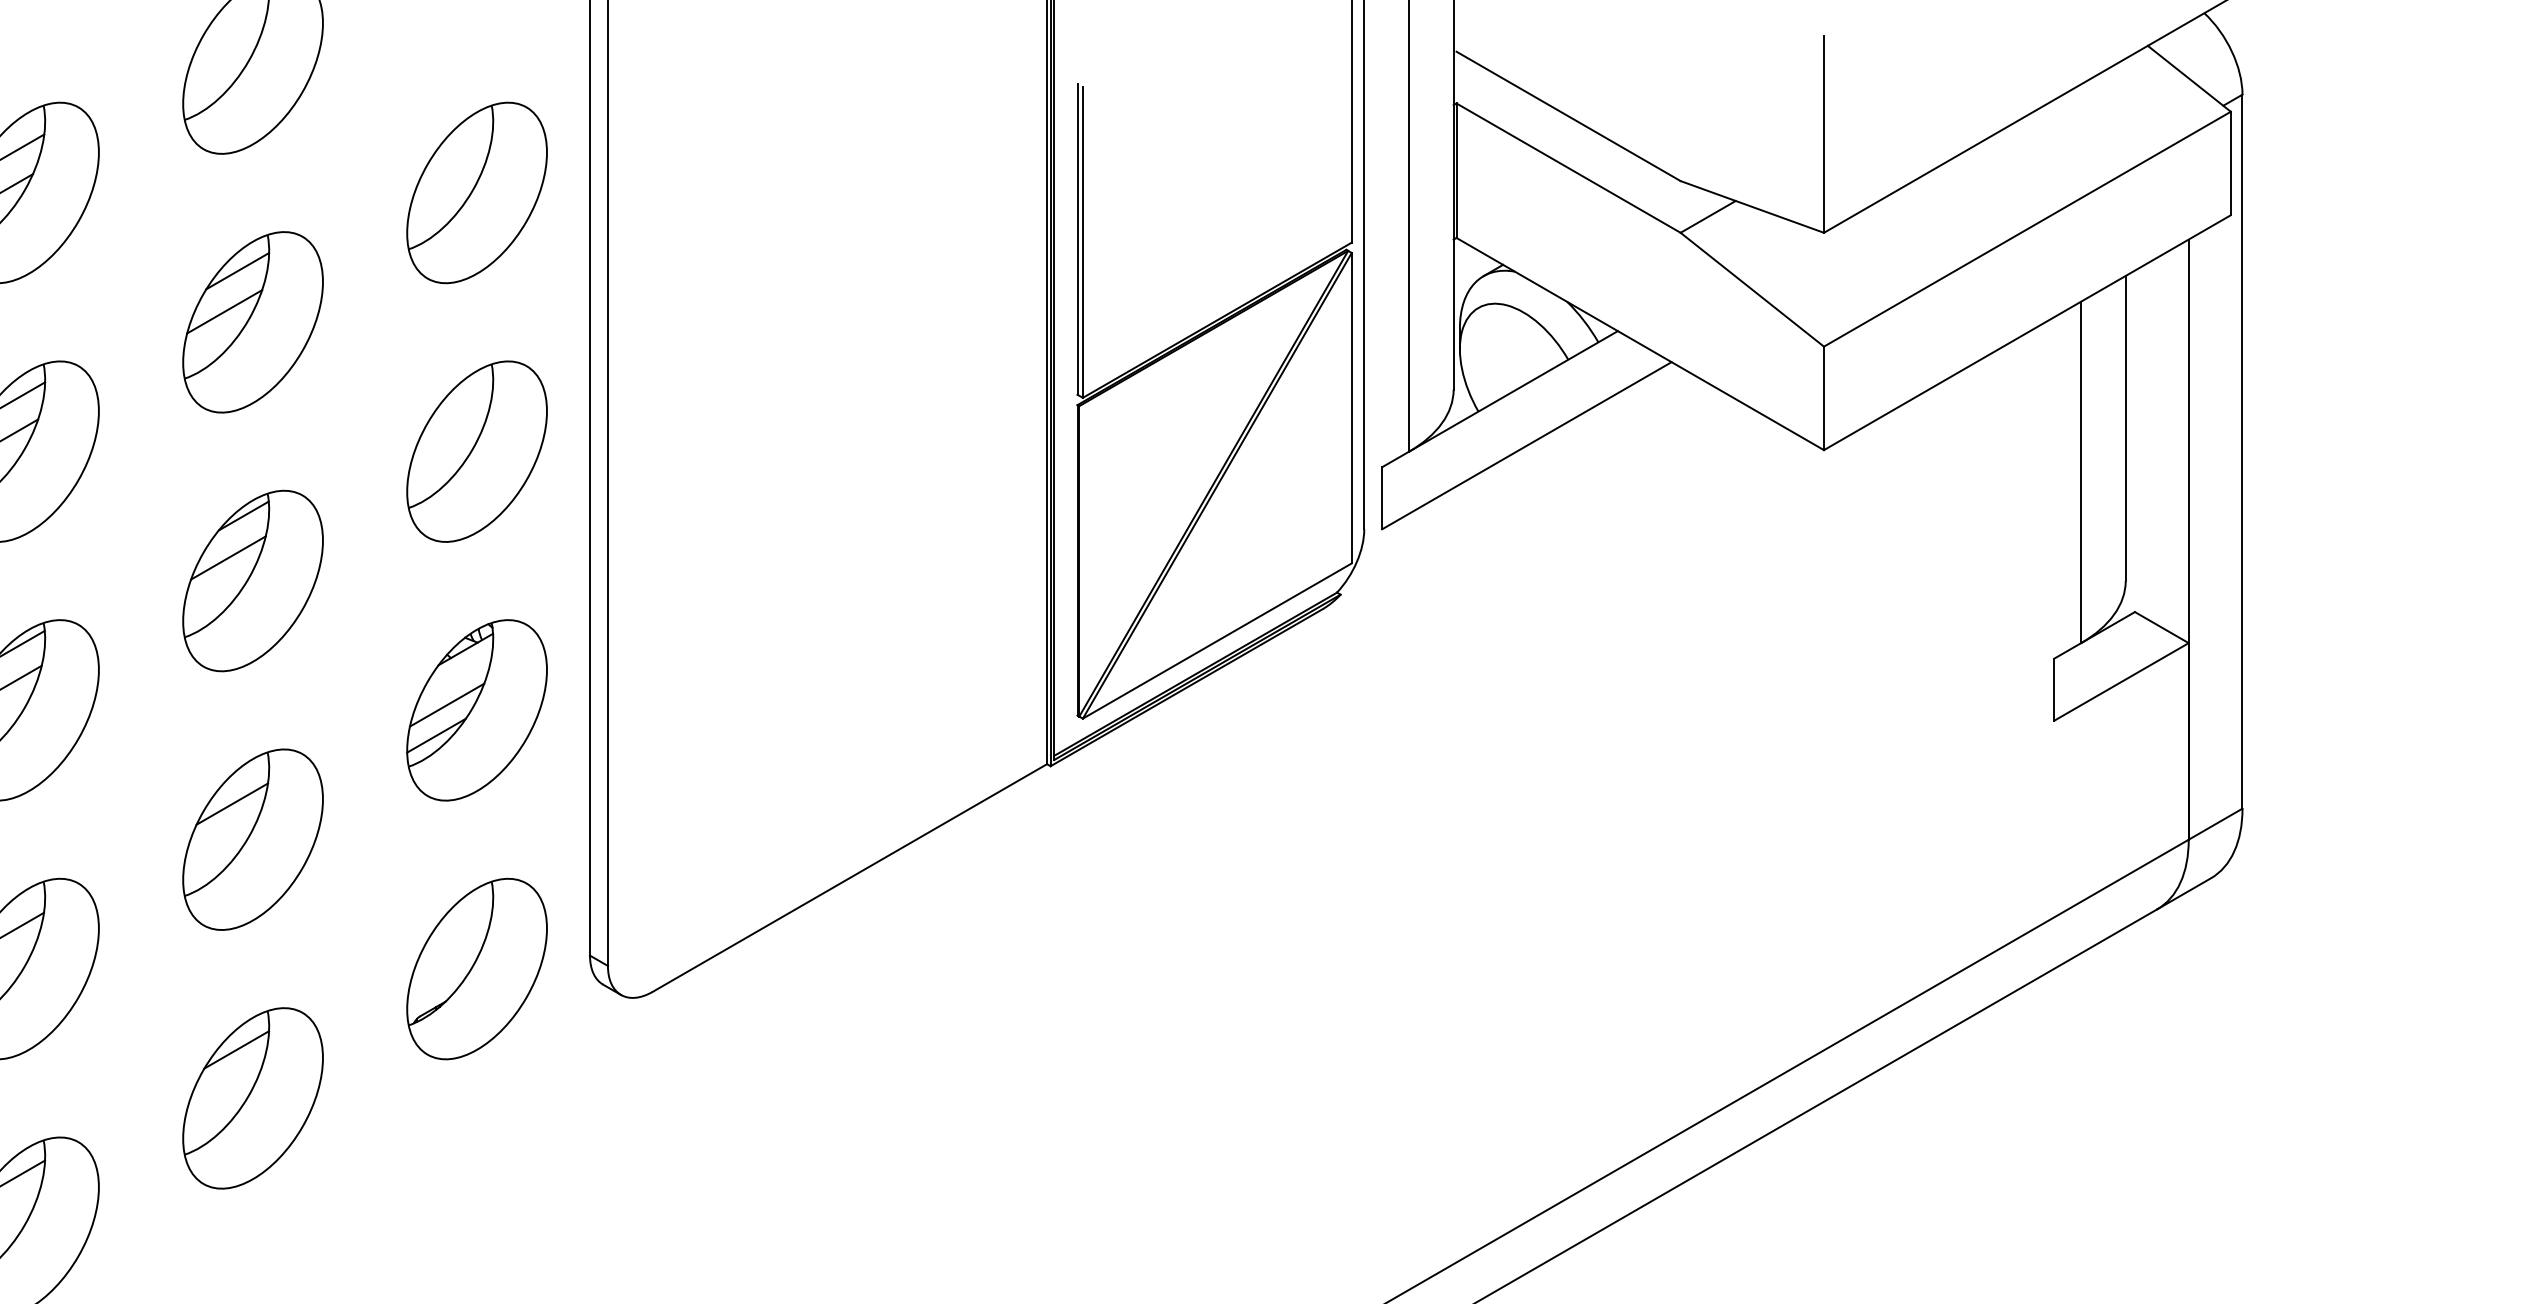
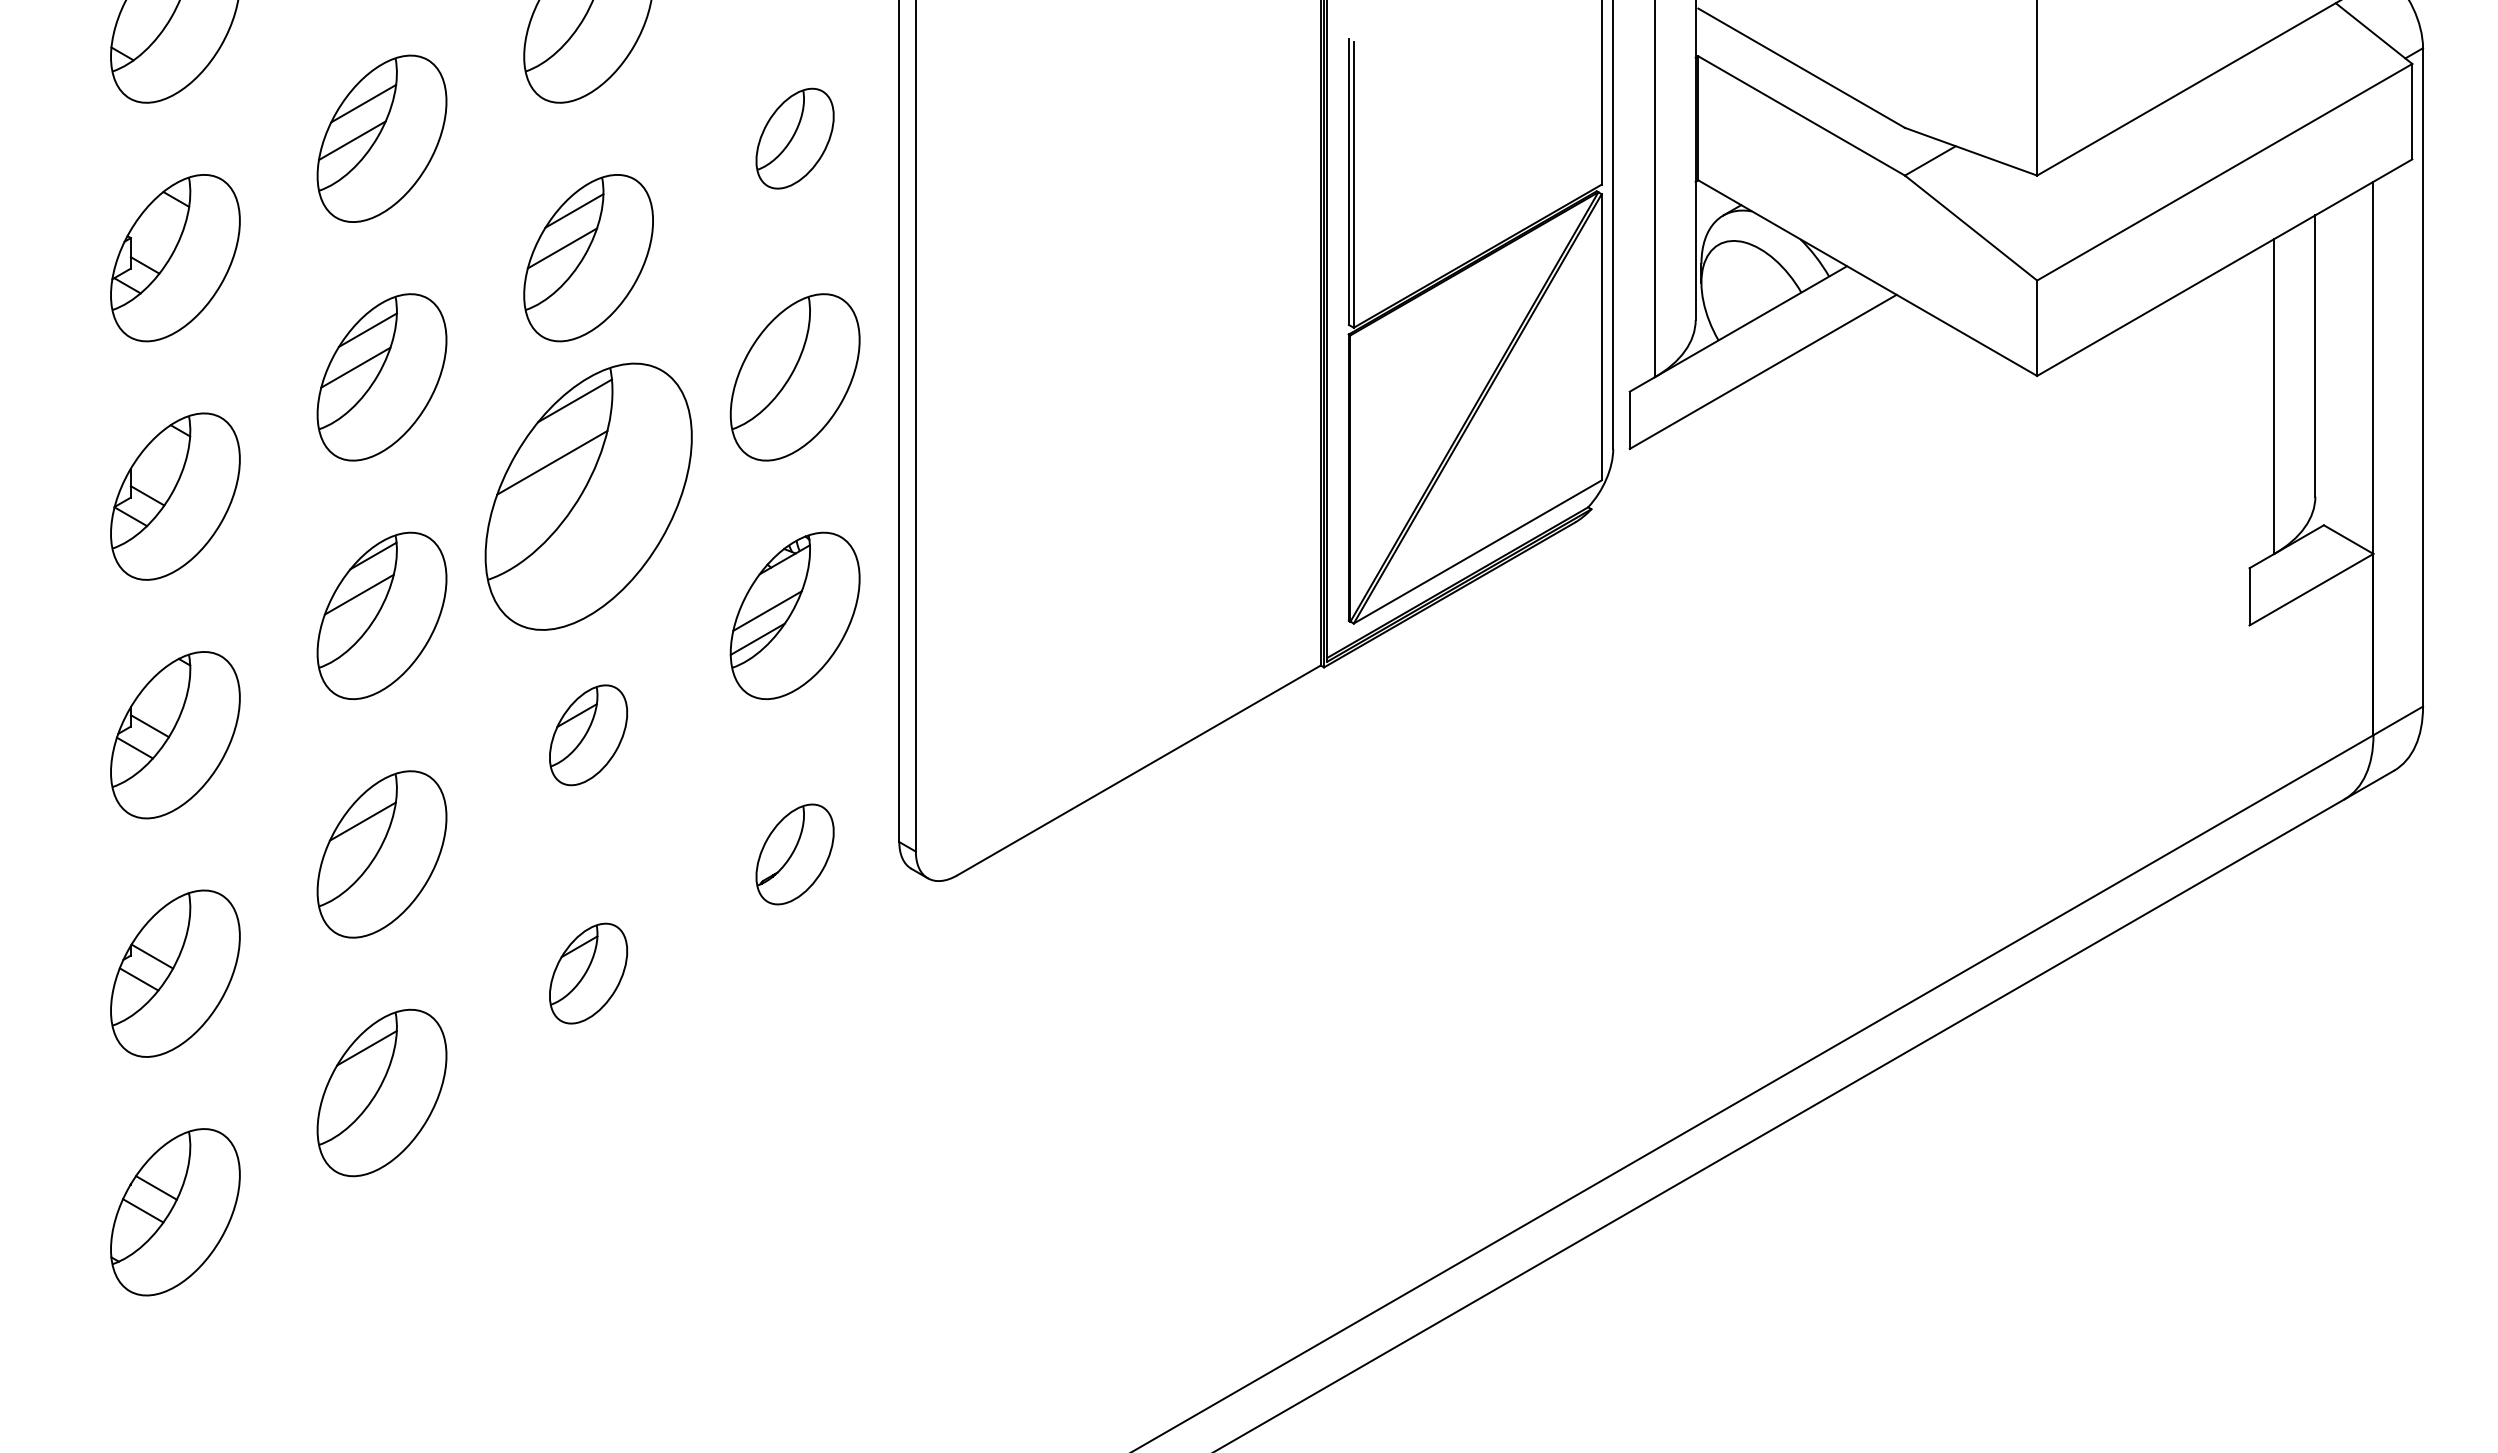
part: (476, 192) -> (794, 138), size x0.6
part: (252, 580) -> (588, 496), size x1.6
part: (252, 840) -> (588, 735), size x0.6
part: (476, 969) -> (794, 854), size x0.6
part: (252, 1098) -> (588, 973), size x0.6

